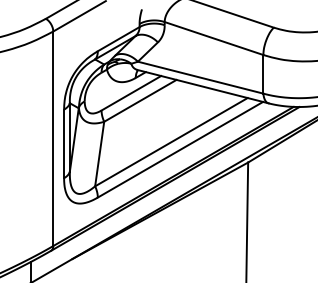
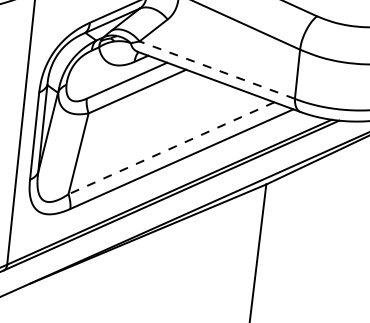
line: (200, 77) -> (217, 69), solid -> dashed
line: (171, 142) -> (171, 148), solid -> dashed

